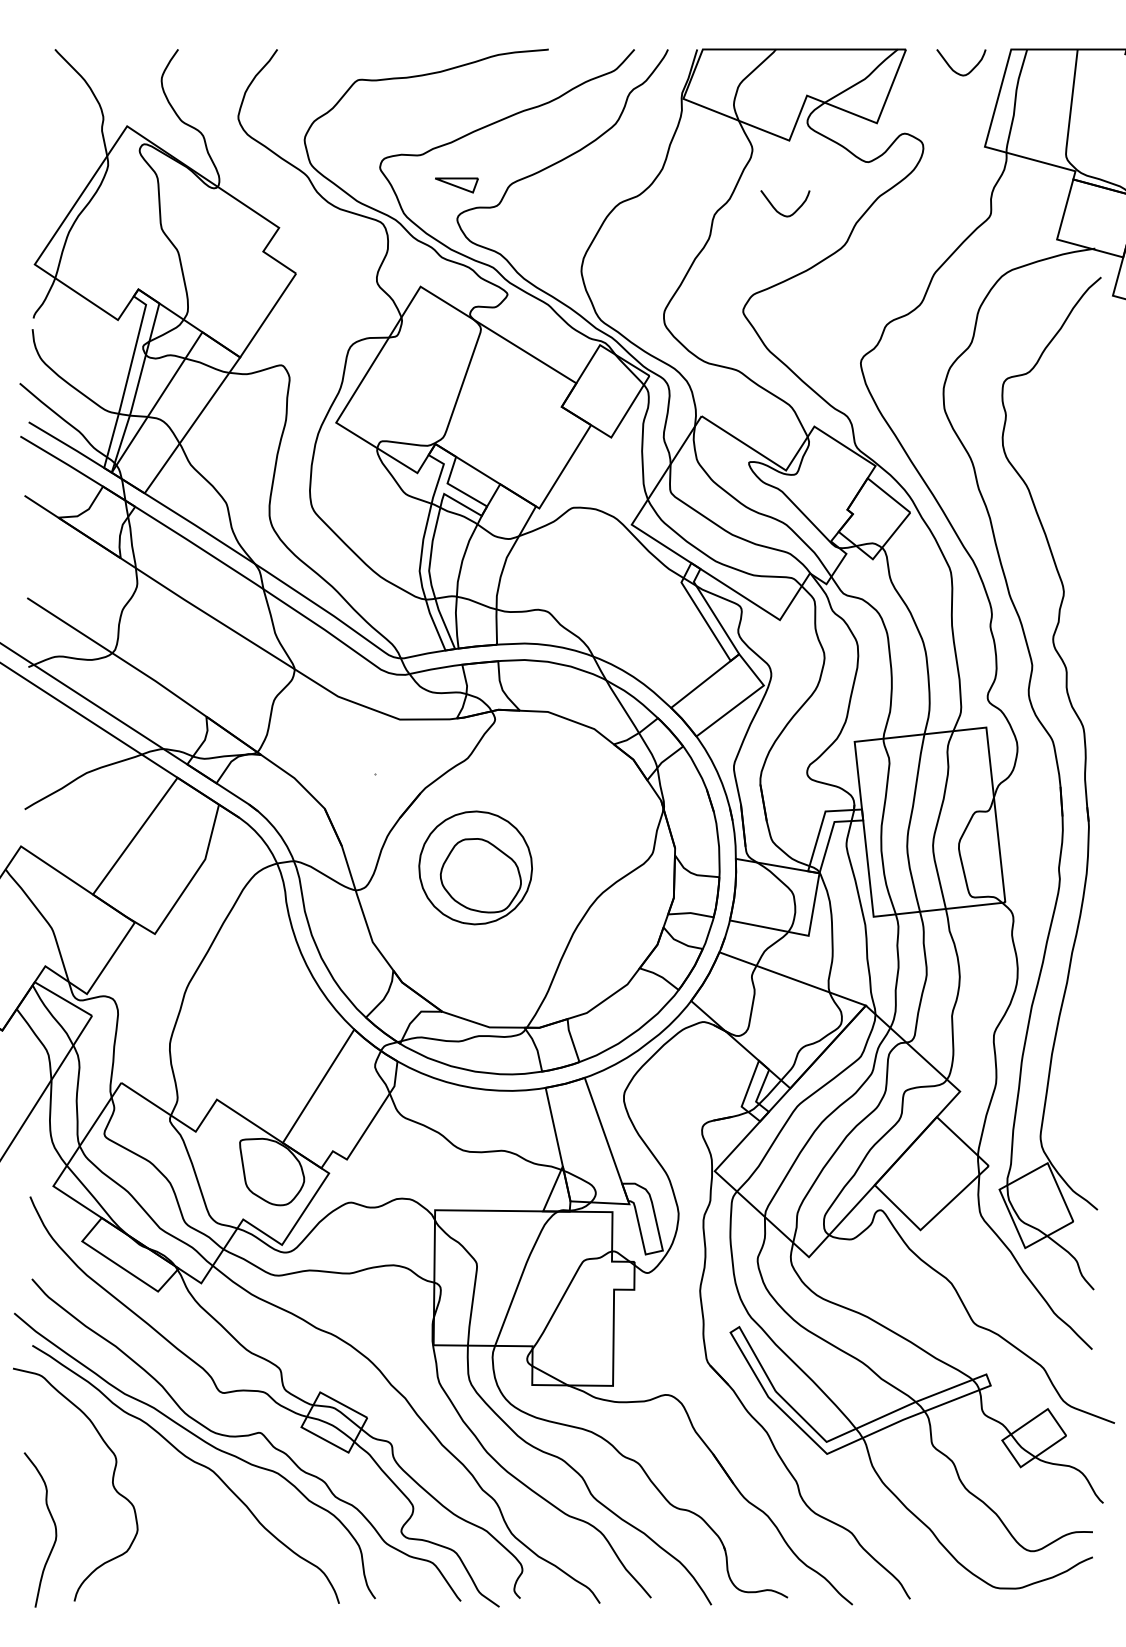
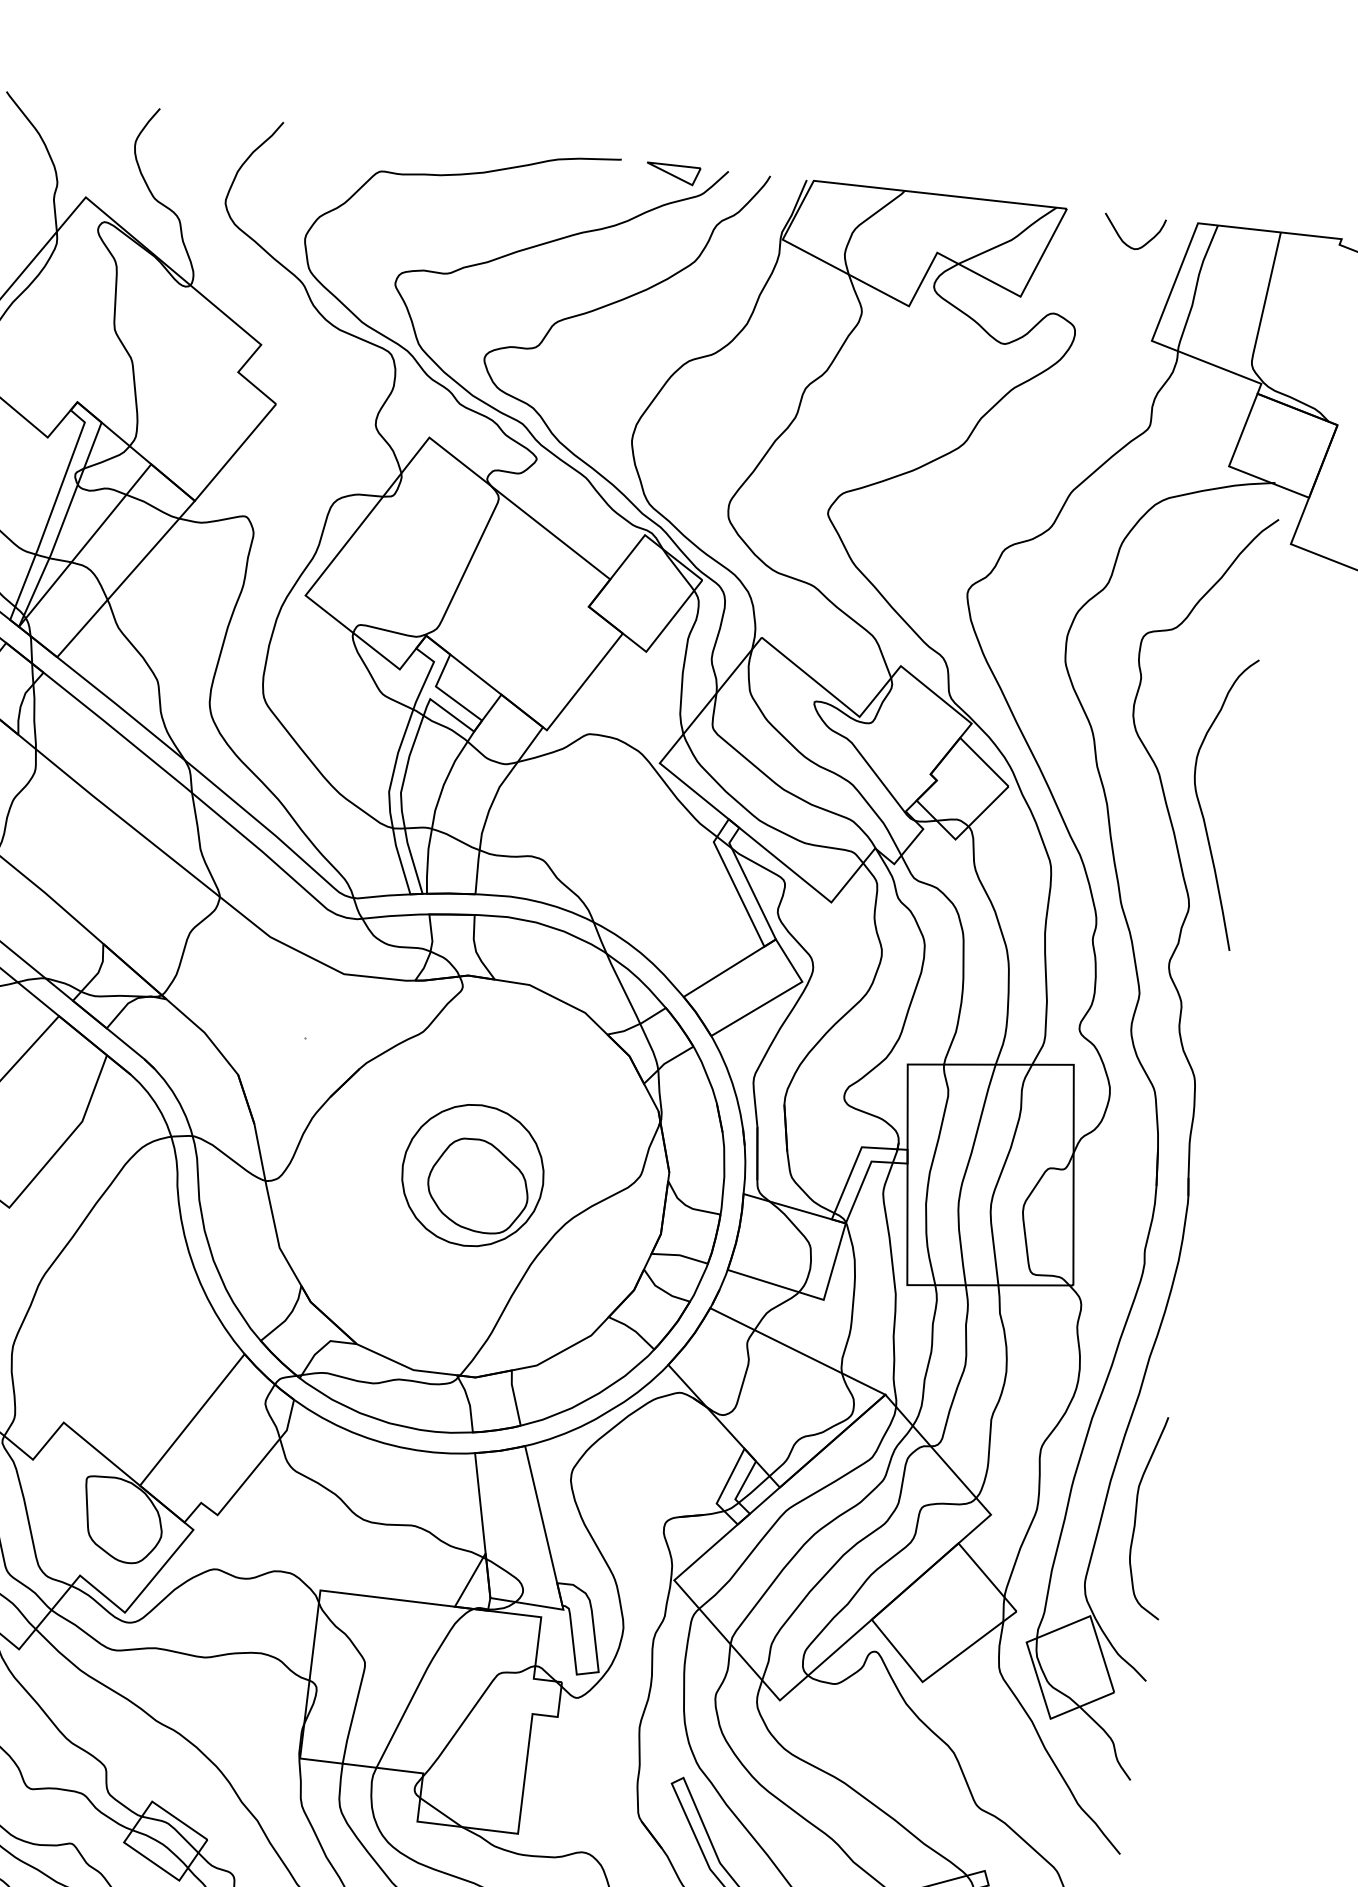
part: (456, 185) -> (672, 174), moved
curve: (780, 212) -> (888, 394), removed
curve: (1065, 512) -> (1201, 807), added
part: (475, 867) -> (472, 1174), moved
curve: (1075, 1079) -> (1136, 1515), added

